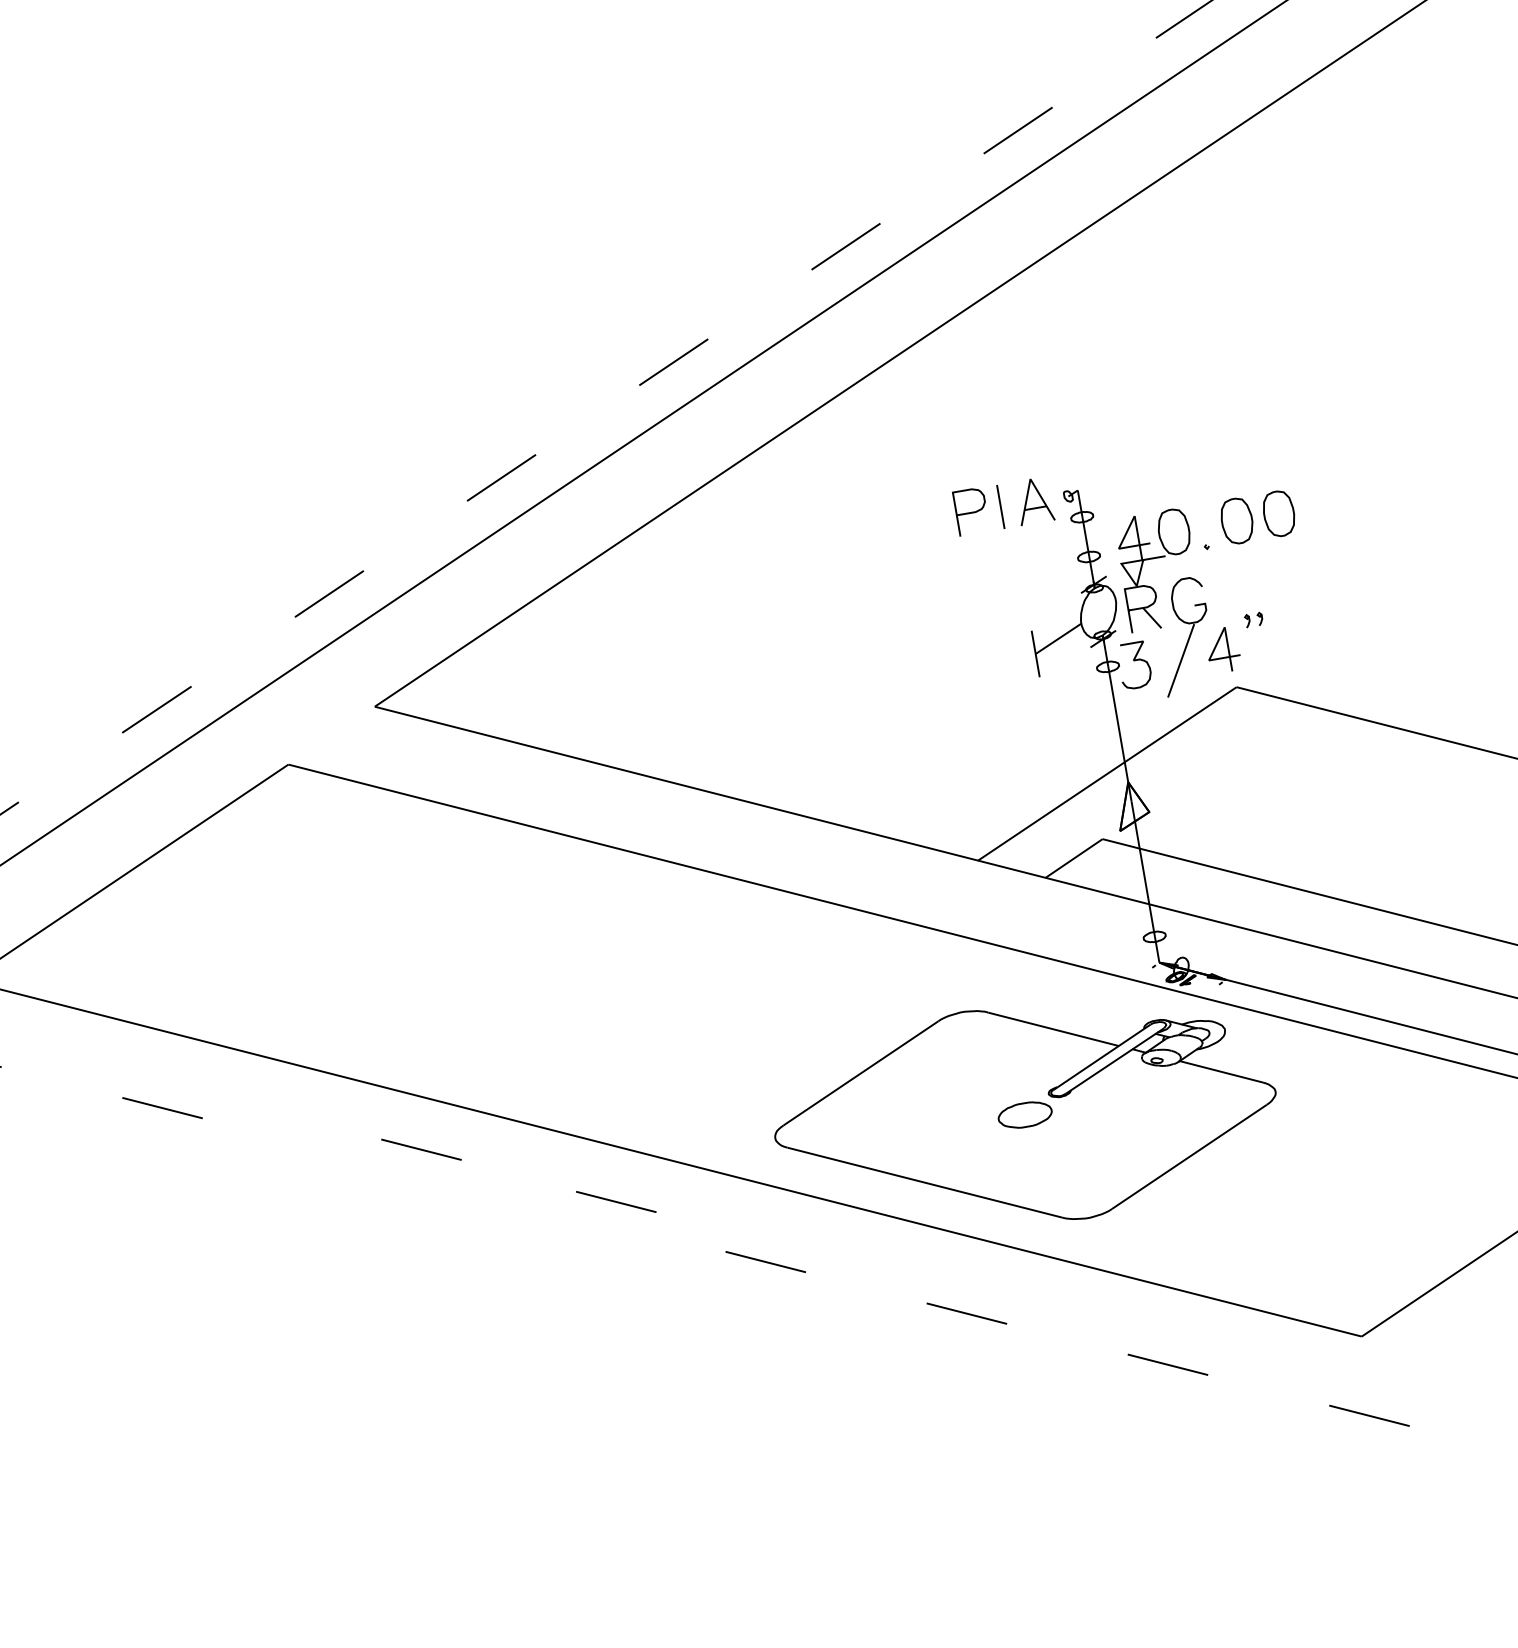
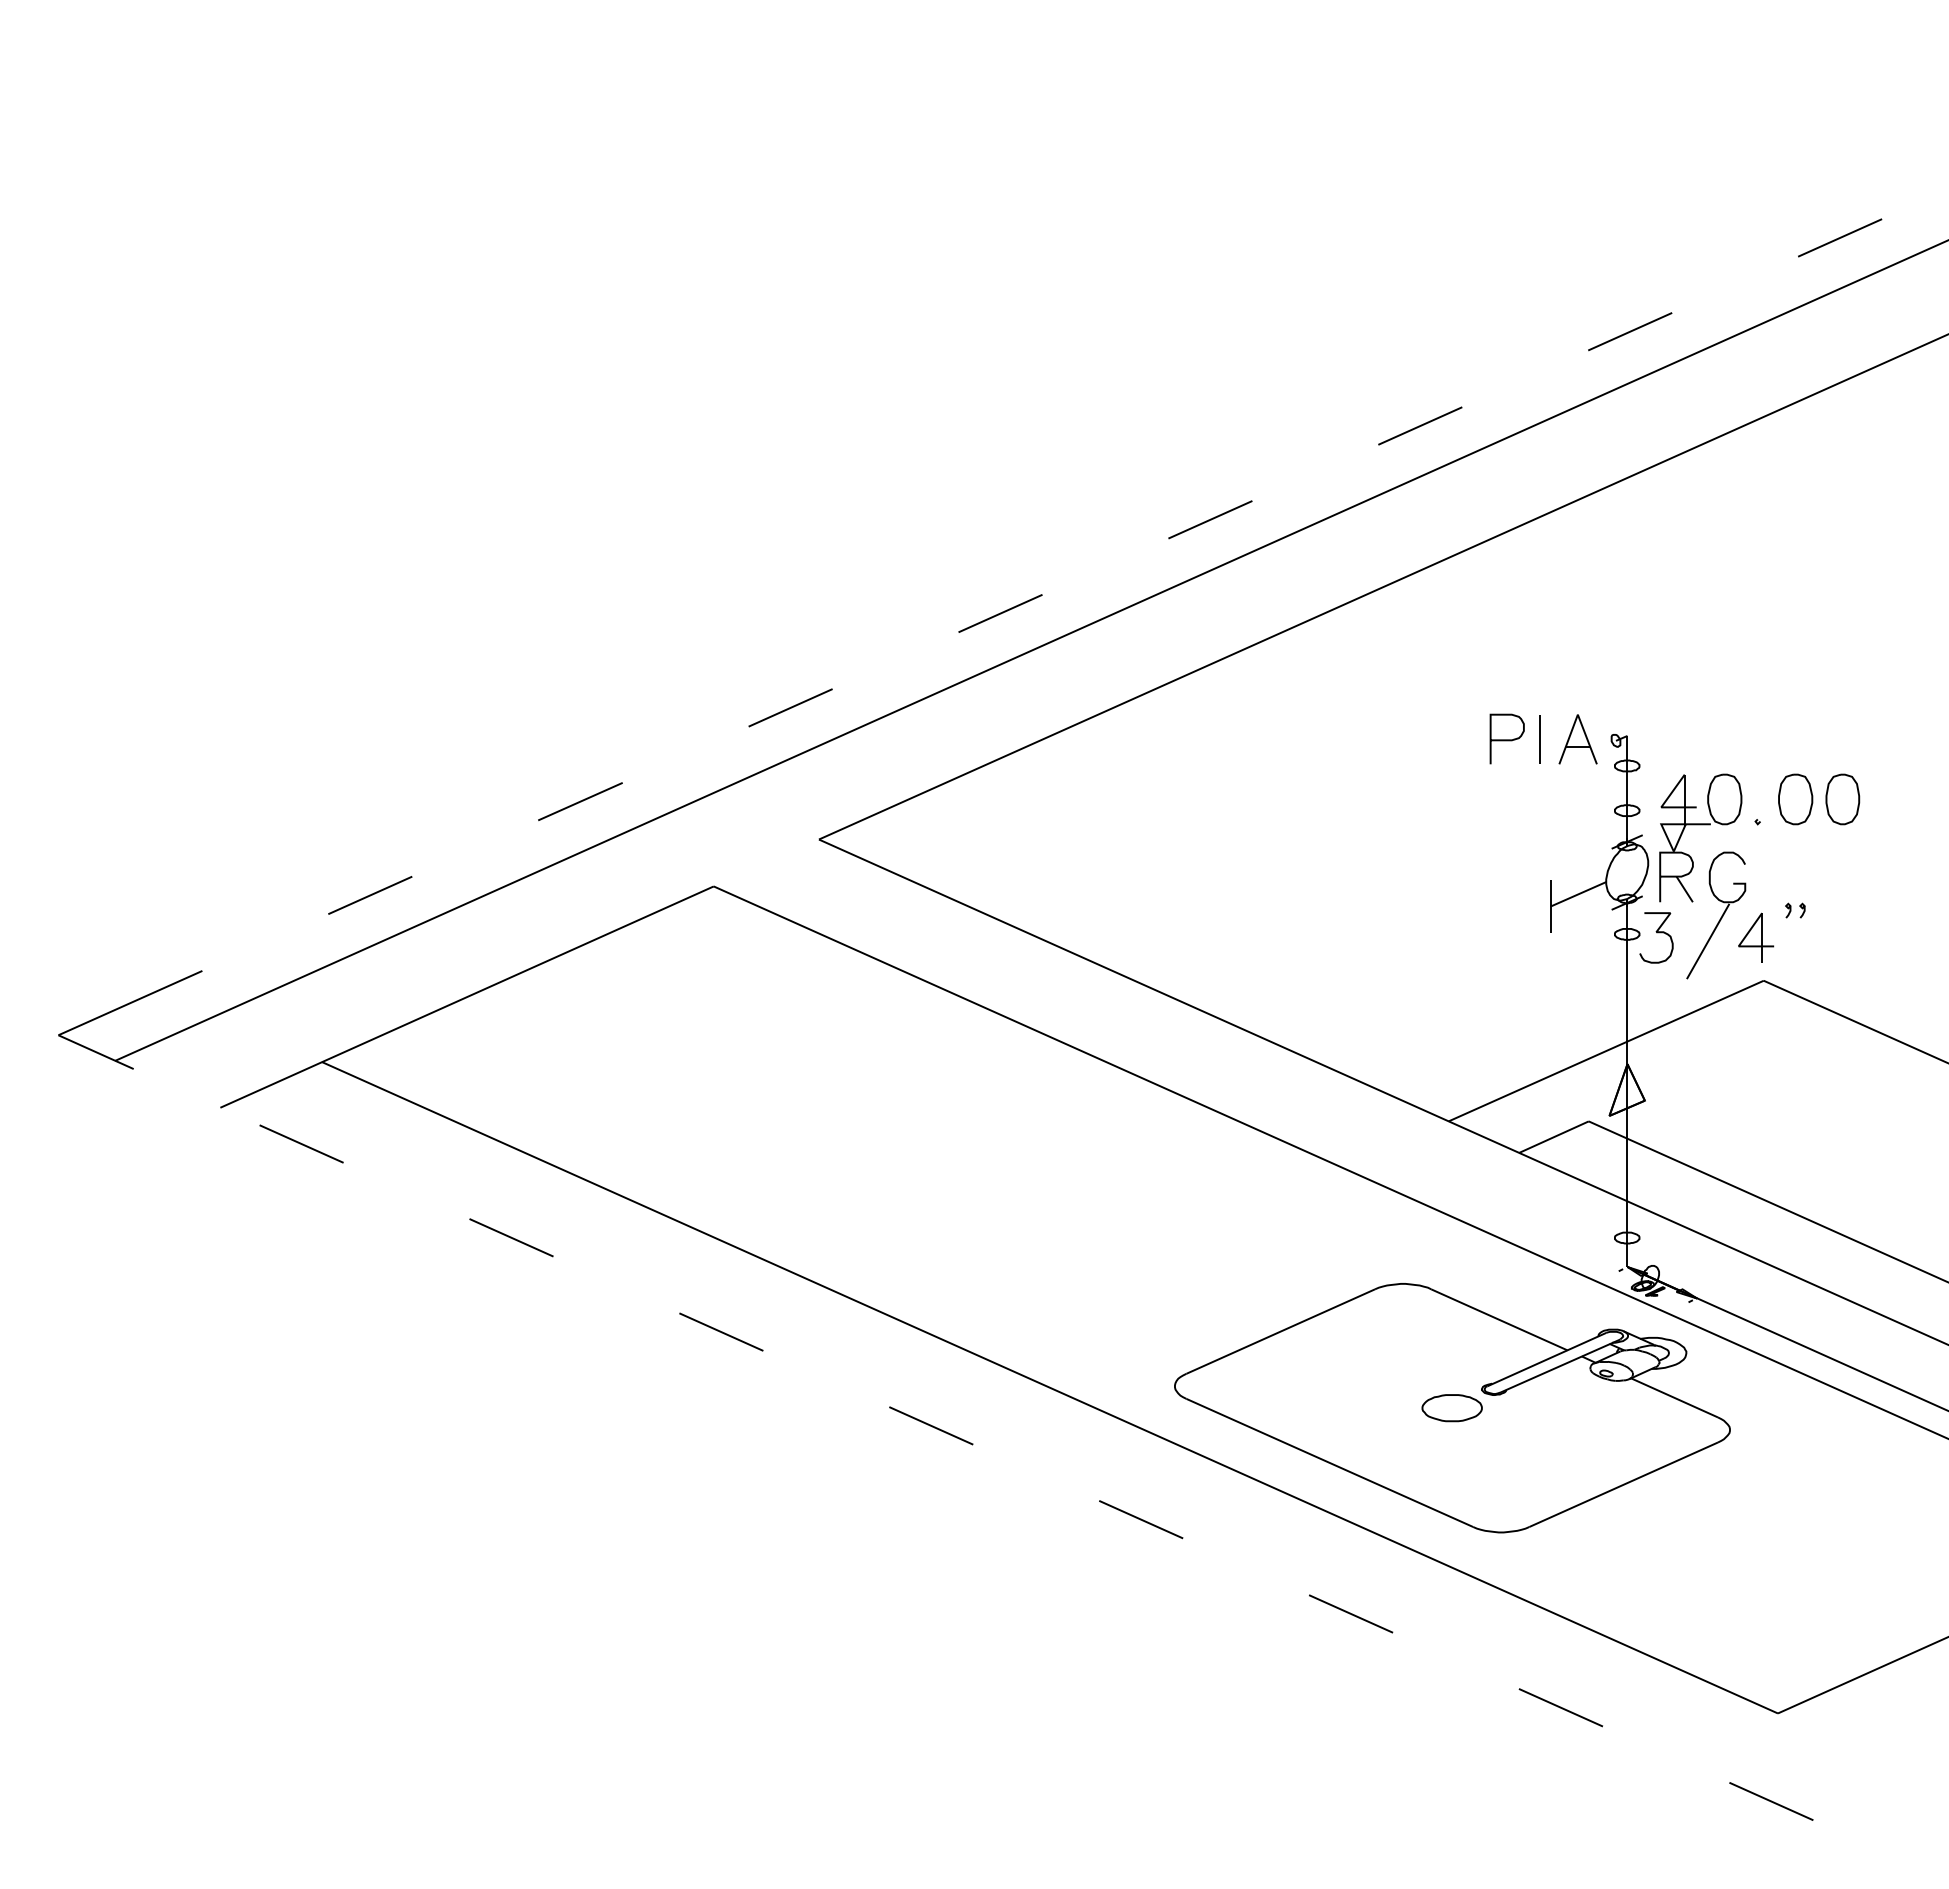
line: (421, 1149) -> (721, 1331), moved
line: (616, 1201) -> (931, 1425), moved

